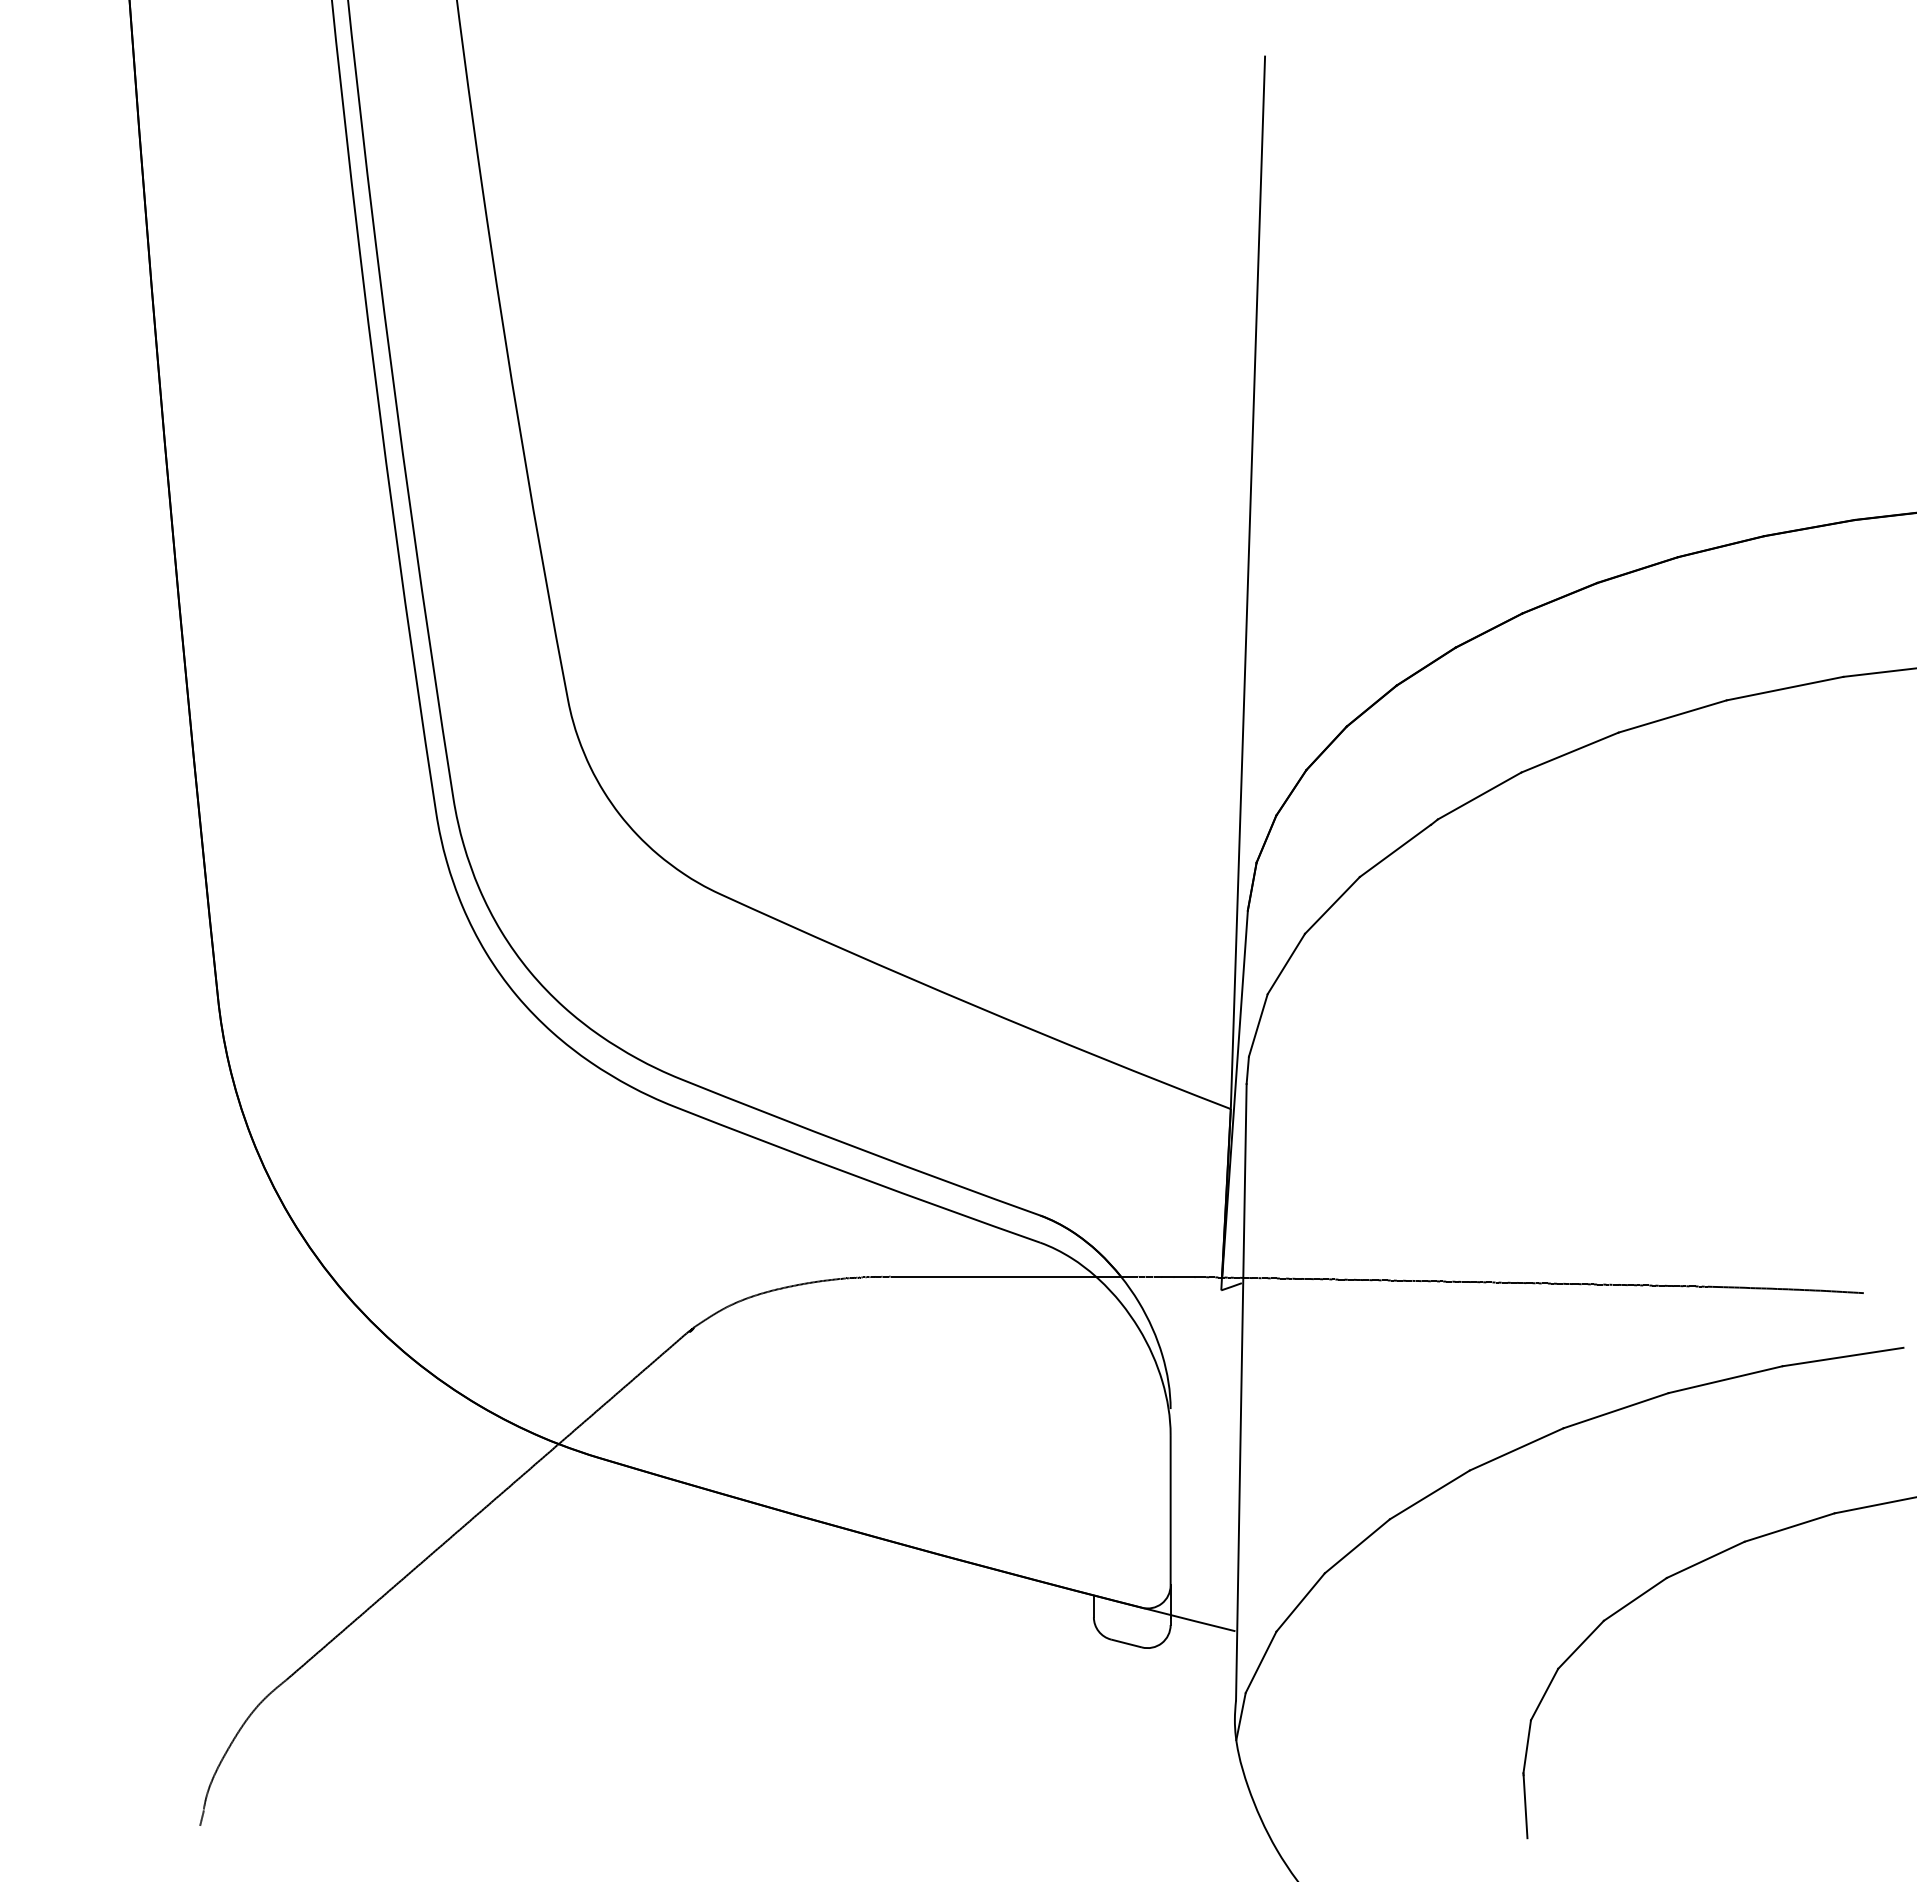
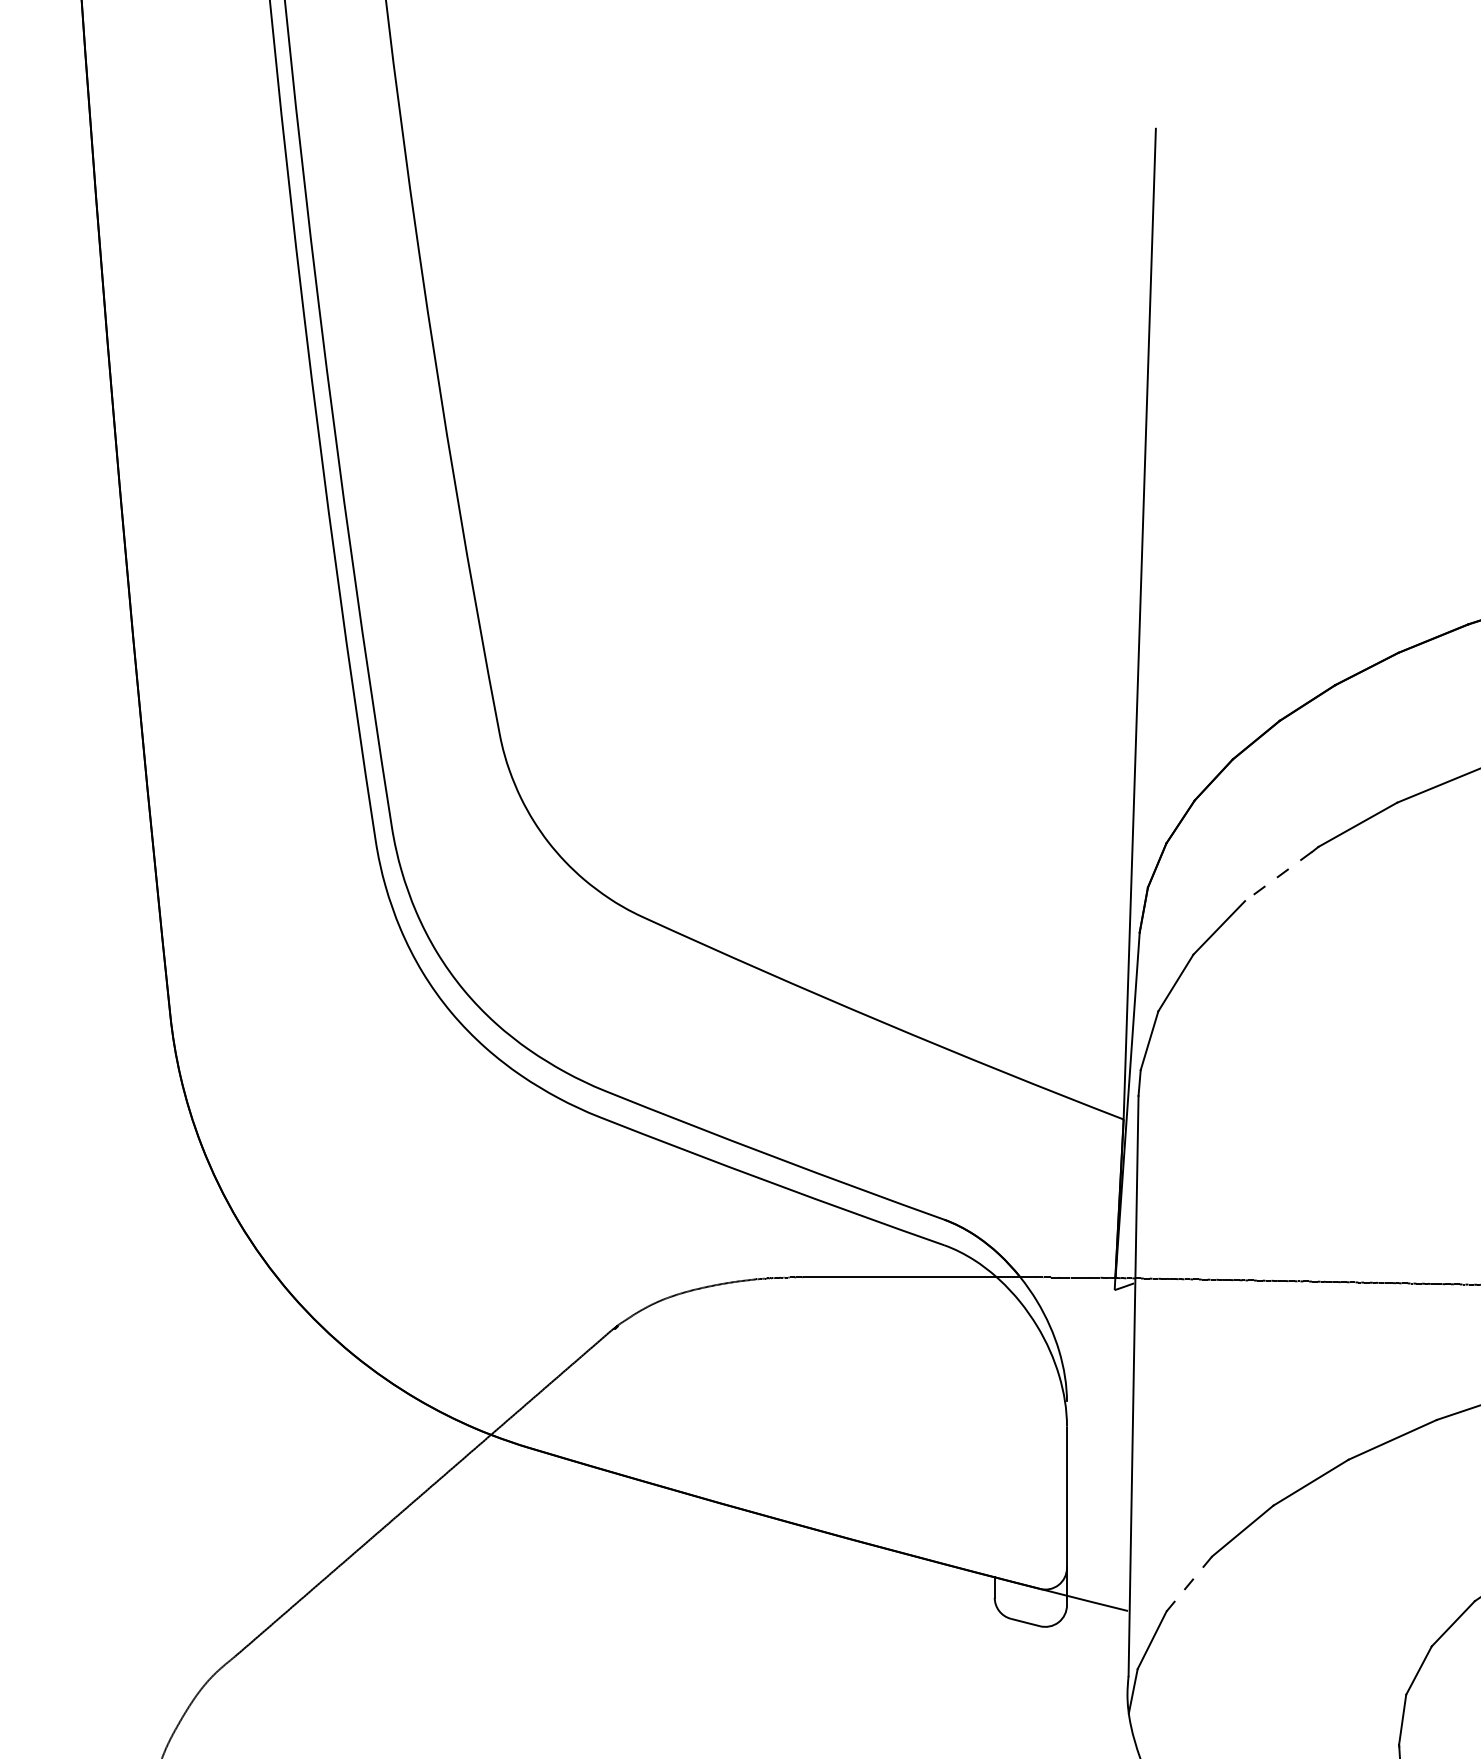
line: (1394, 851) -> (1277, 877), solid -> dashed
line: (1300, 1602) -> (1189, 1583), solid -> dashed

